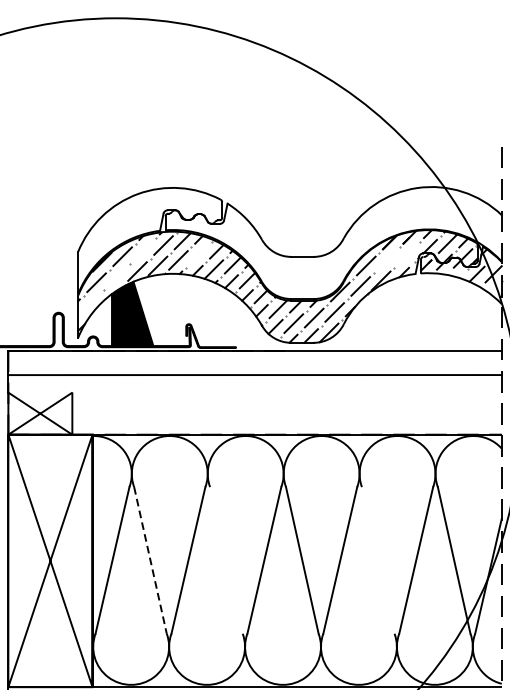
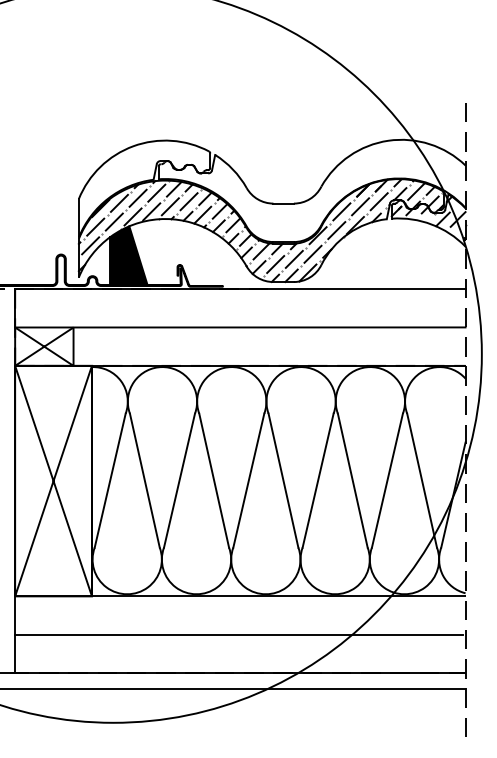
line: (142, 250) -> (137, 197), added
line: (198, 254) -> (188, 201), added
line: (406, 254) -> (378, 201), added
line: (386, 260) -> (360, 206), added
line: (116, 276) -> (113, 221), added
line: (90, 302) -> (90, 245), added
line: (255, 375) -> (240, 327), moved
line: (150, 560) -> (144, 480), dashed -> solid
line: (226, 560) -> (214, 480), added
line: (377, 560) -> (352, 480), added

